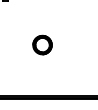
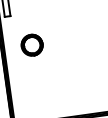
part: (42, 44) -> (32, 44), moved

